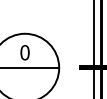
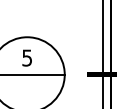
text: (25, 52) -> (27, 57), 0 -> 5

